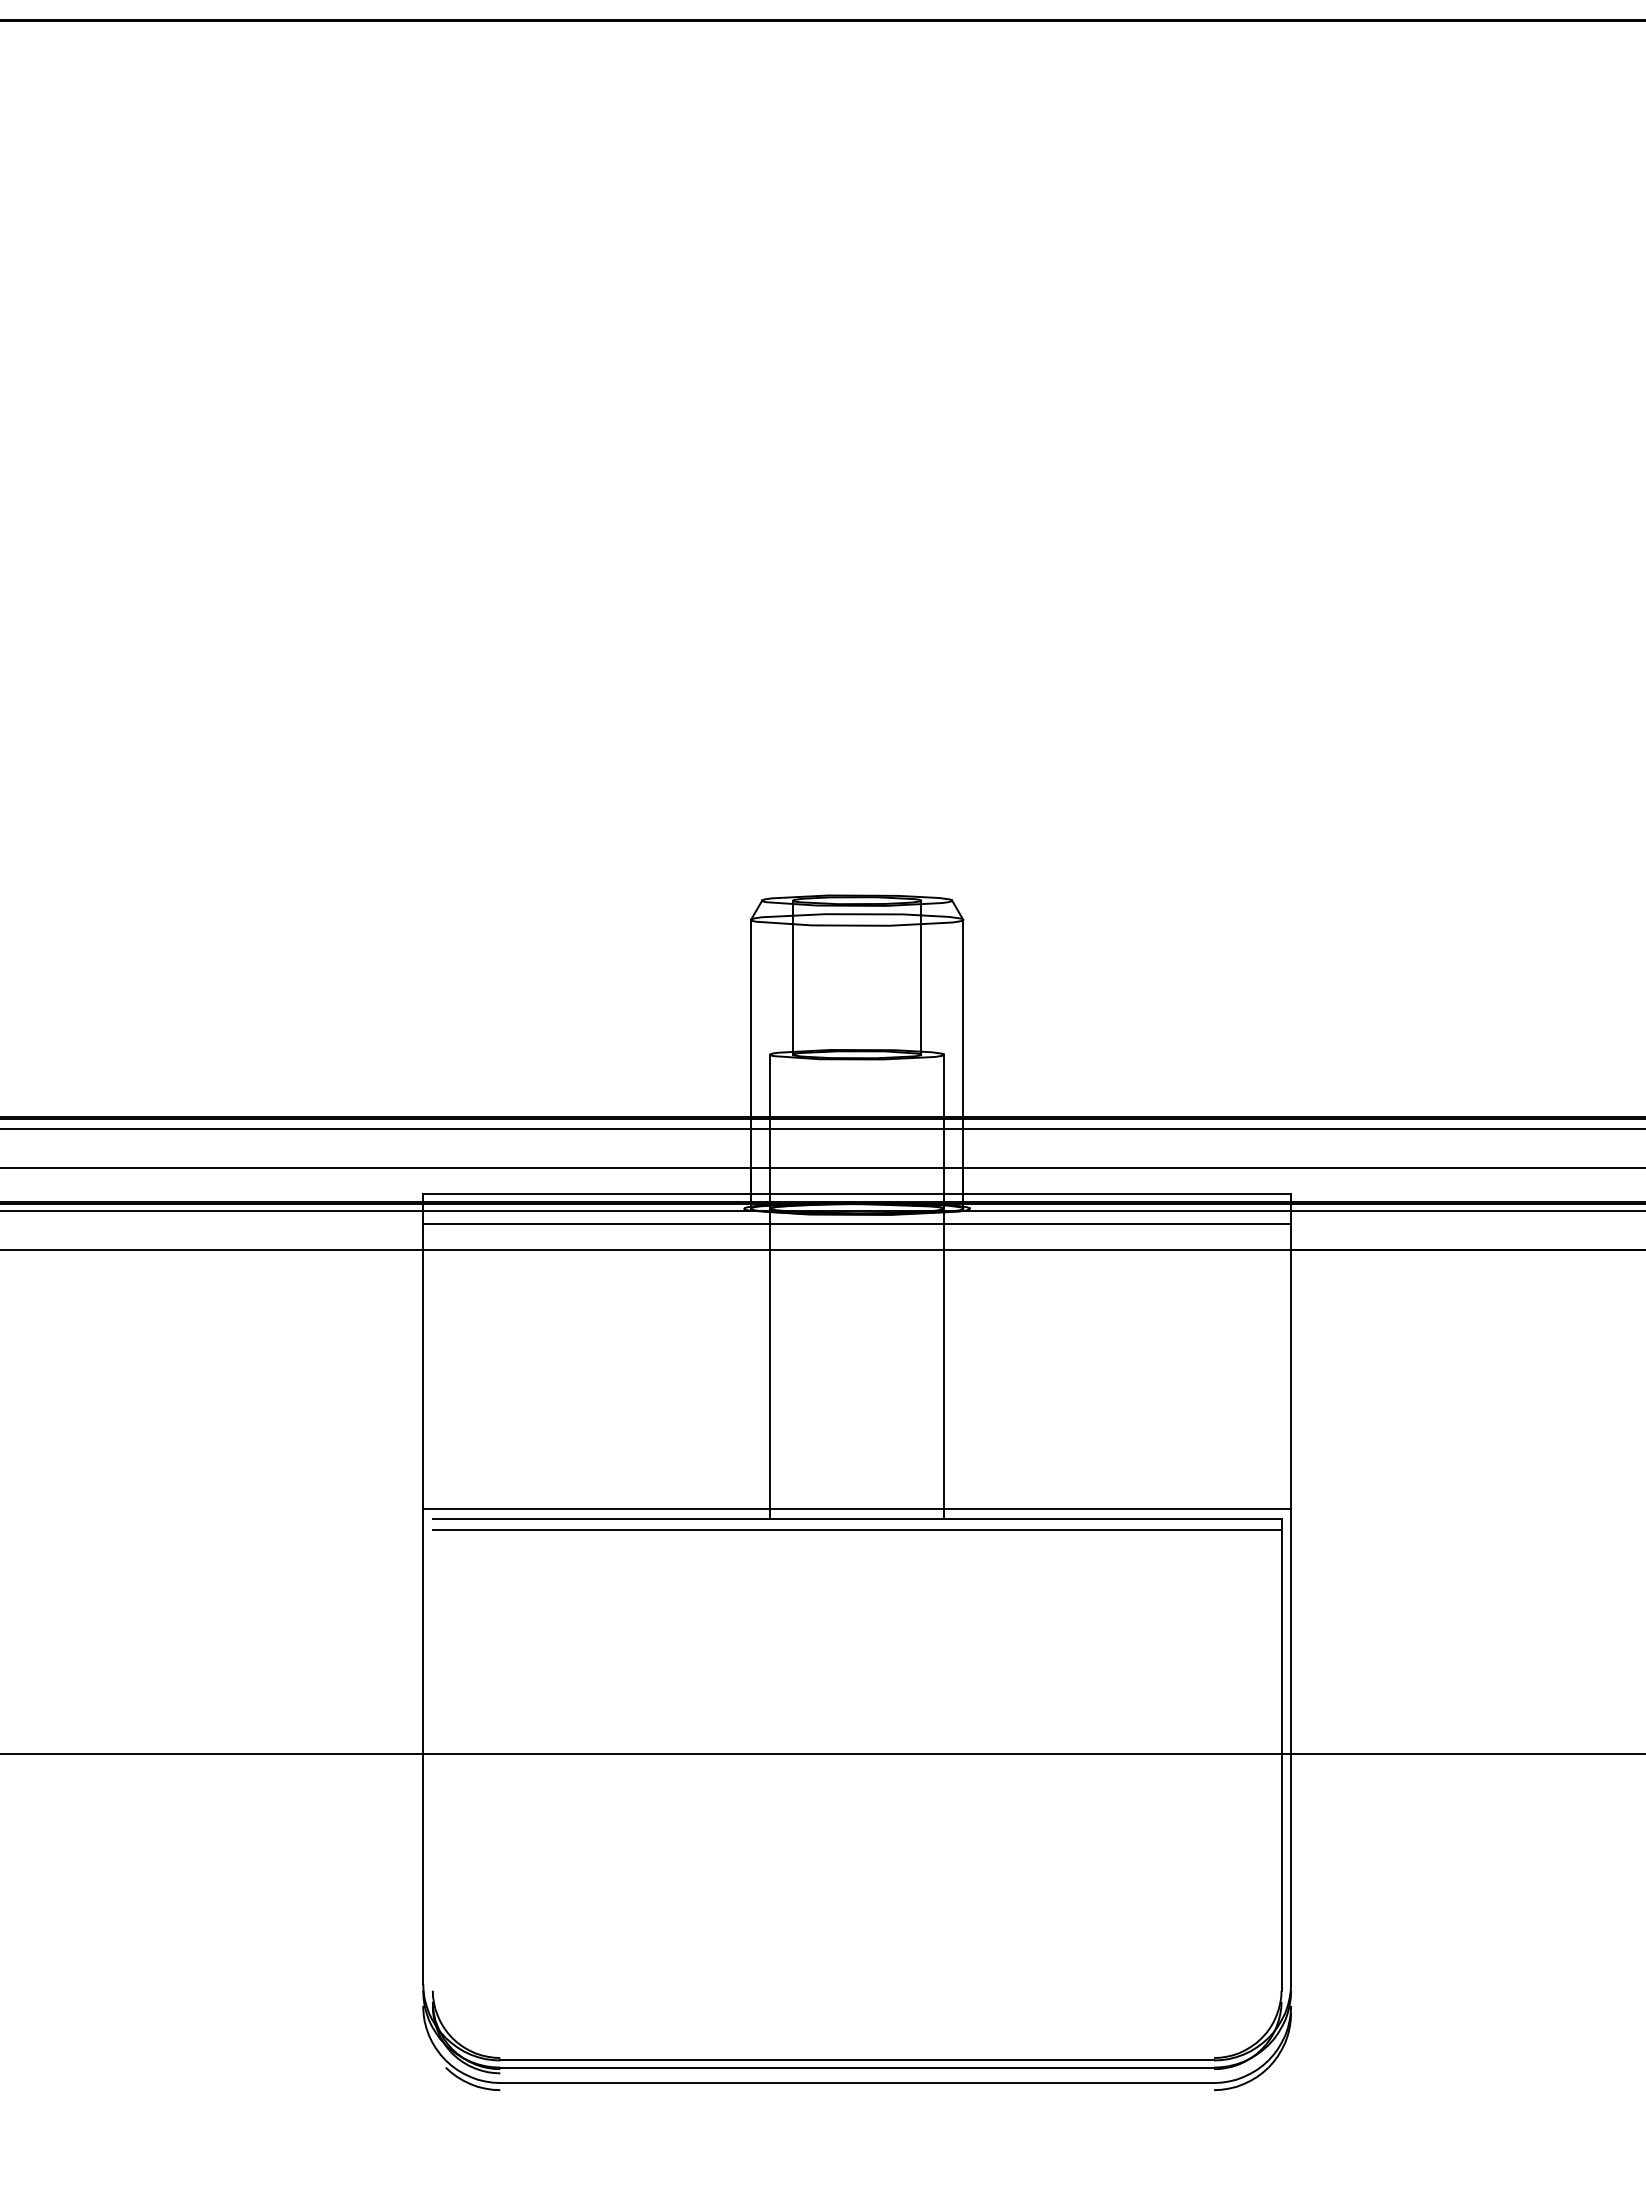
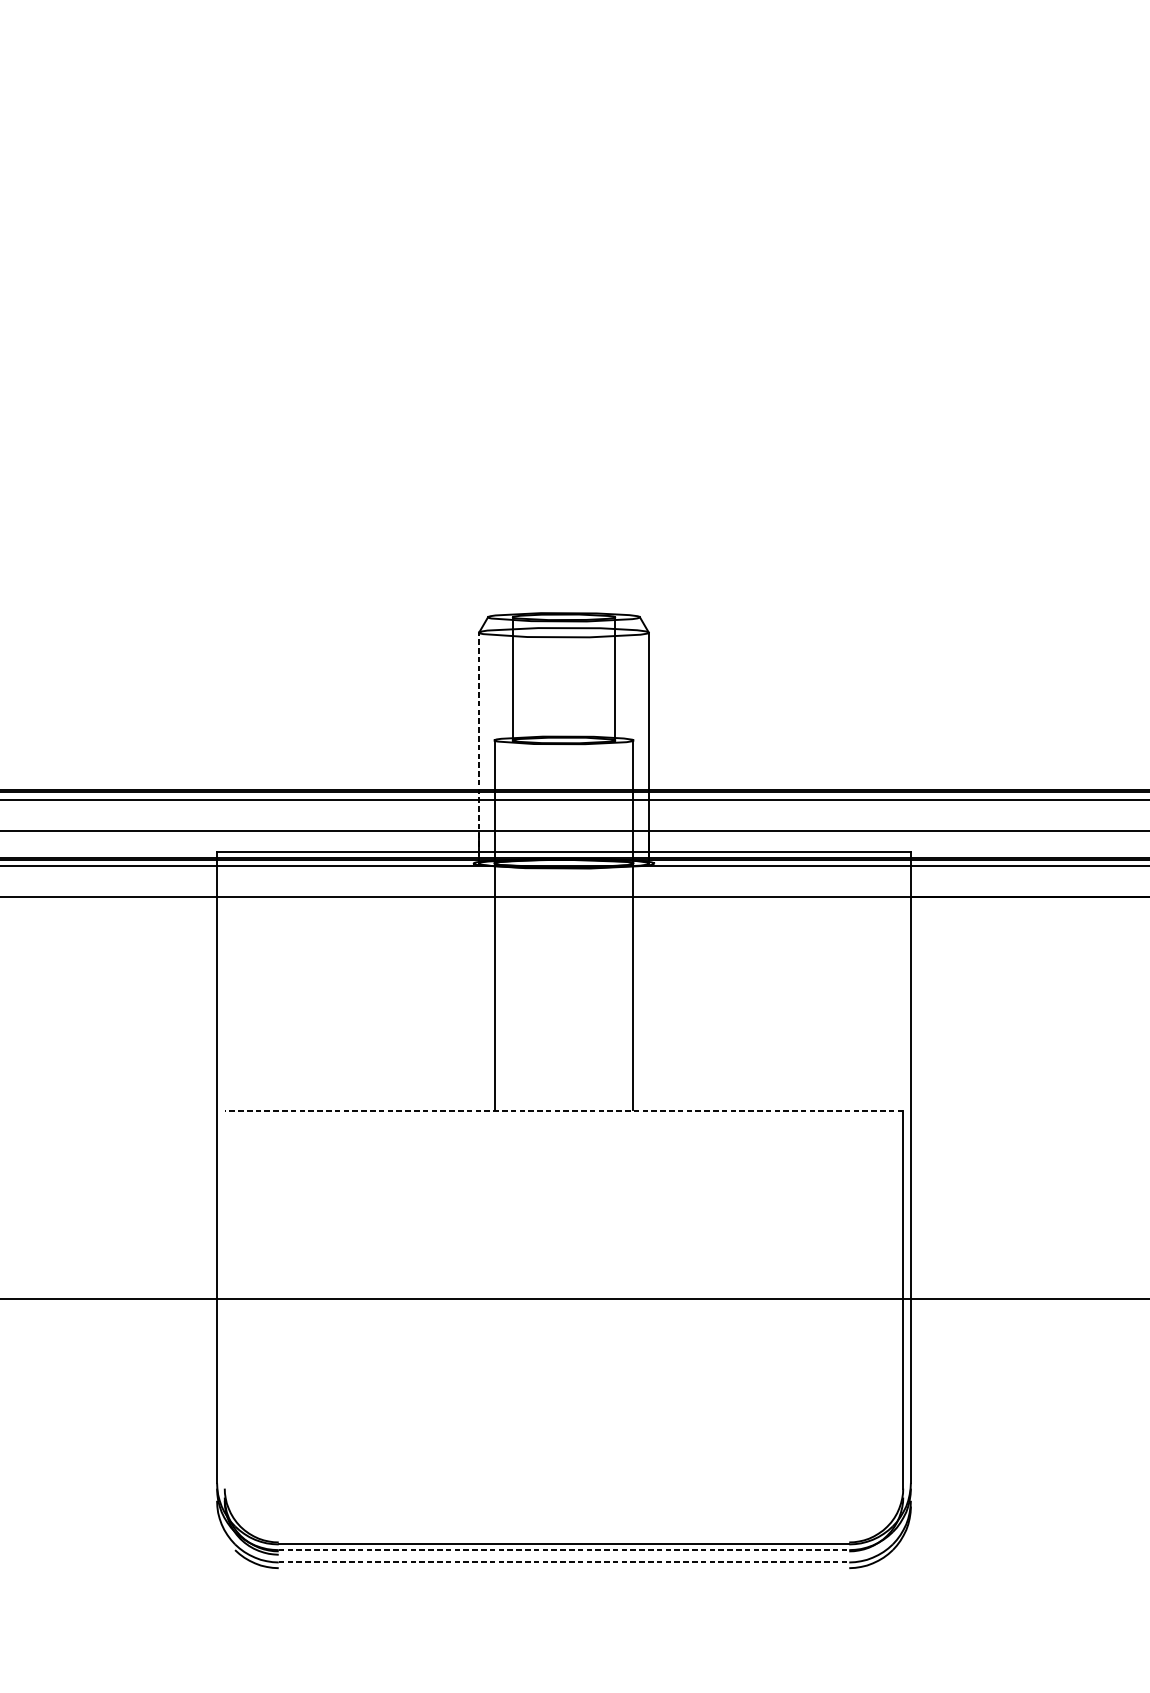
line: (751, 1059) -> (479, 744), solid -> dashed
line: (857, 1223) -> (564, 875), removed
line: (857, 1509) -> (564, 1103), removed
line: (856, 1518) -> (563, 1111), solid -> dashed
line: (856, 1530) -> (563, 1120), removed
line: (857, 2067) -> (564, 1550), solid -> dashed
line: (857, 2083) -> (564, 1562), solid -> dashed

